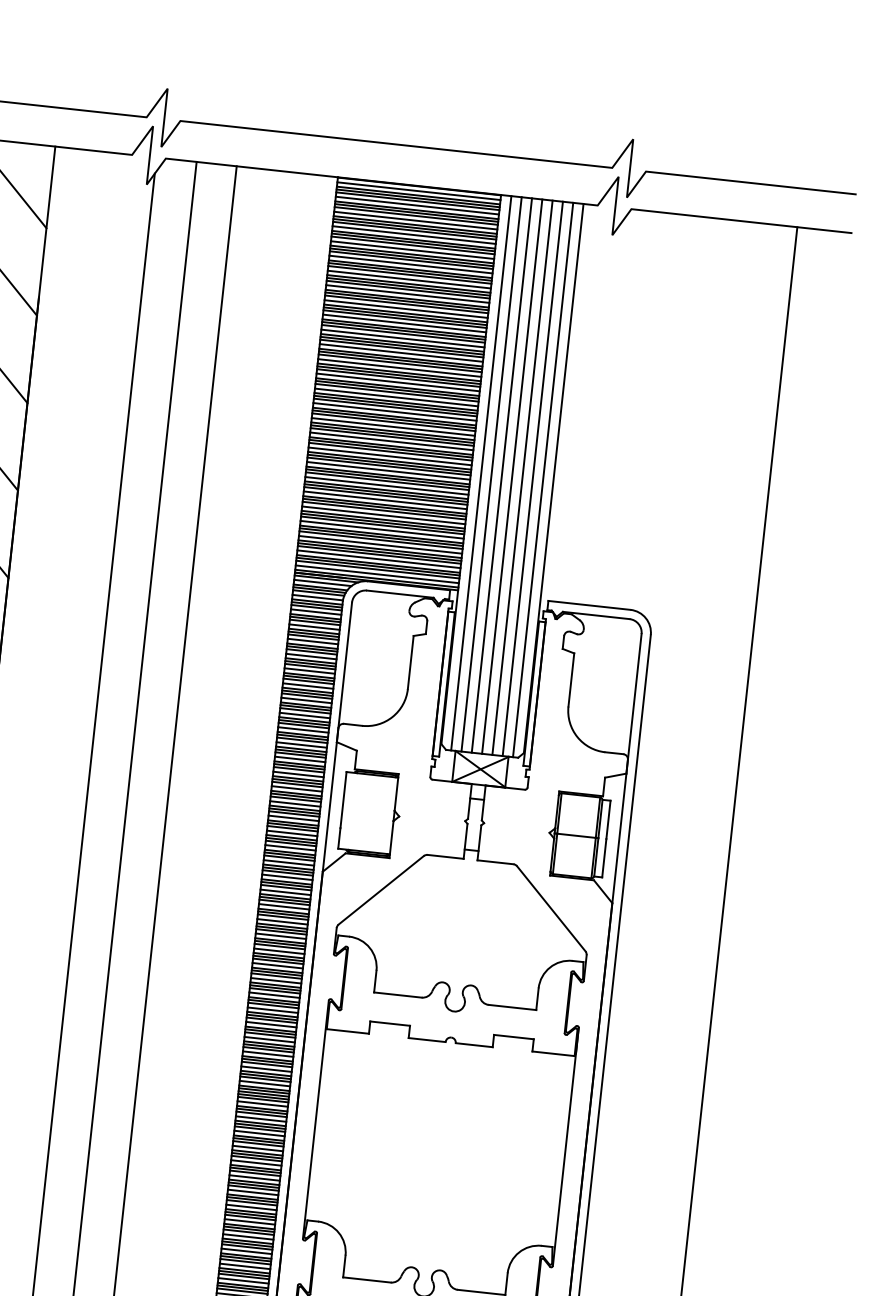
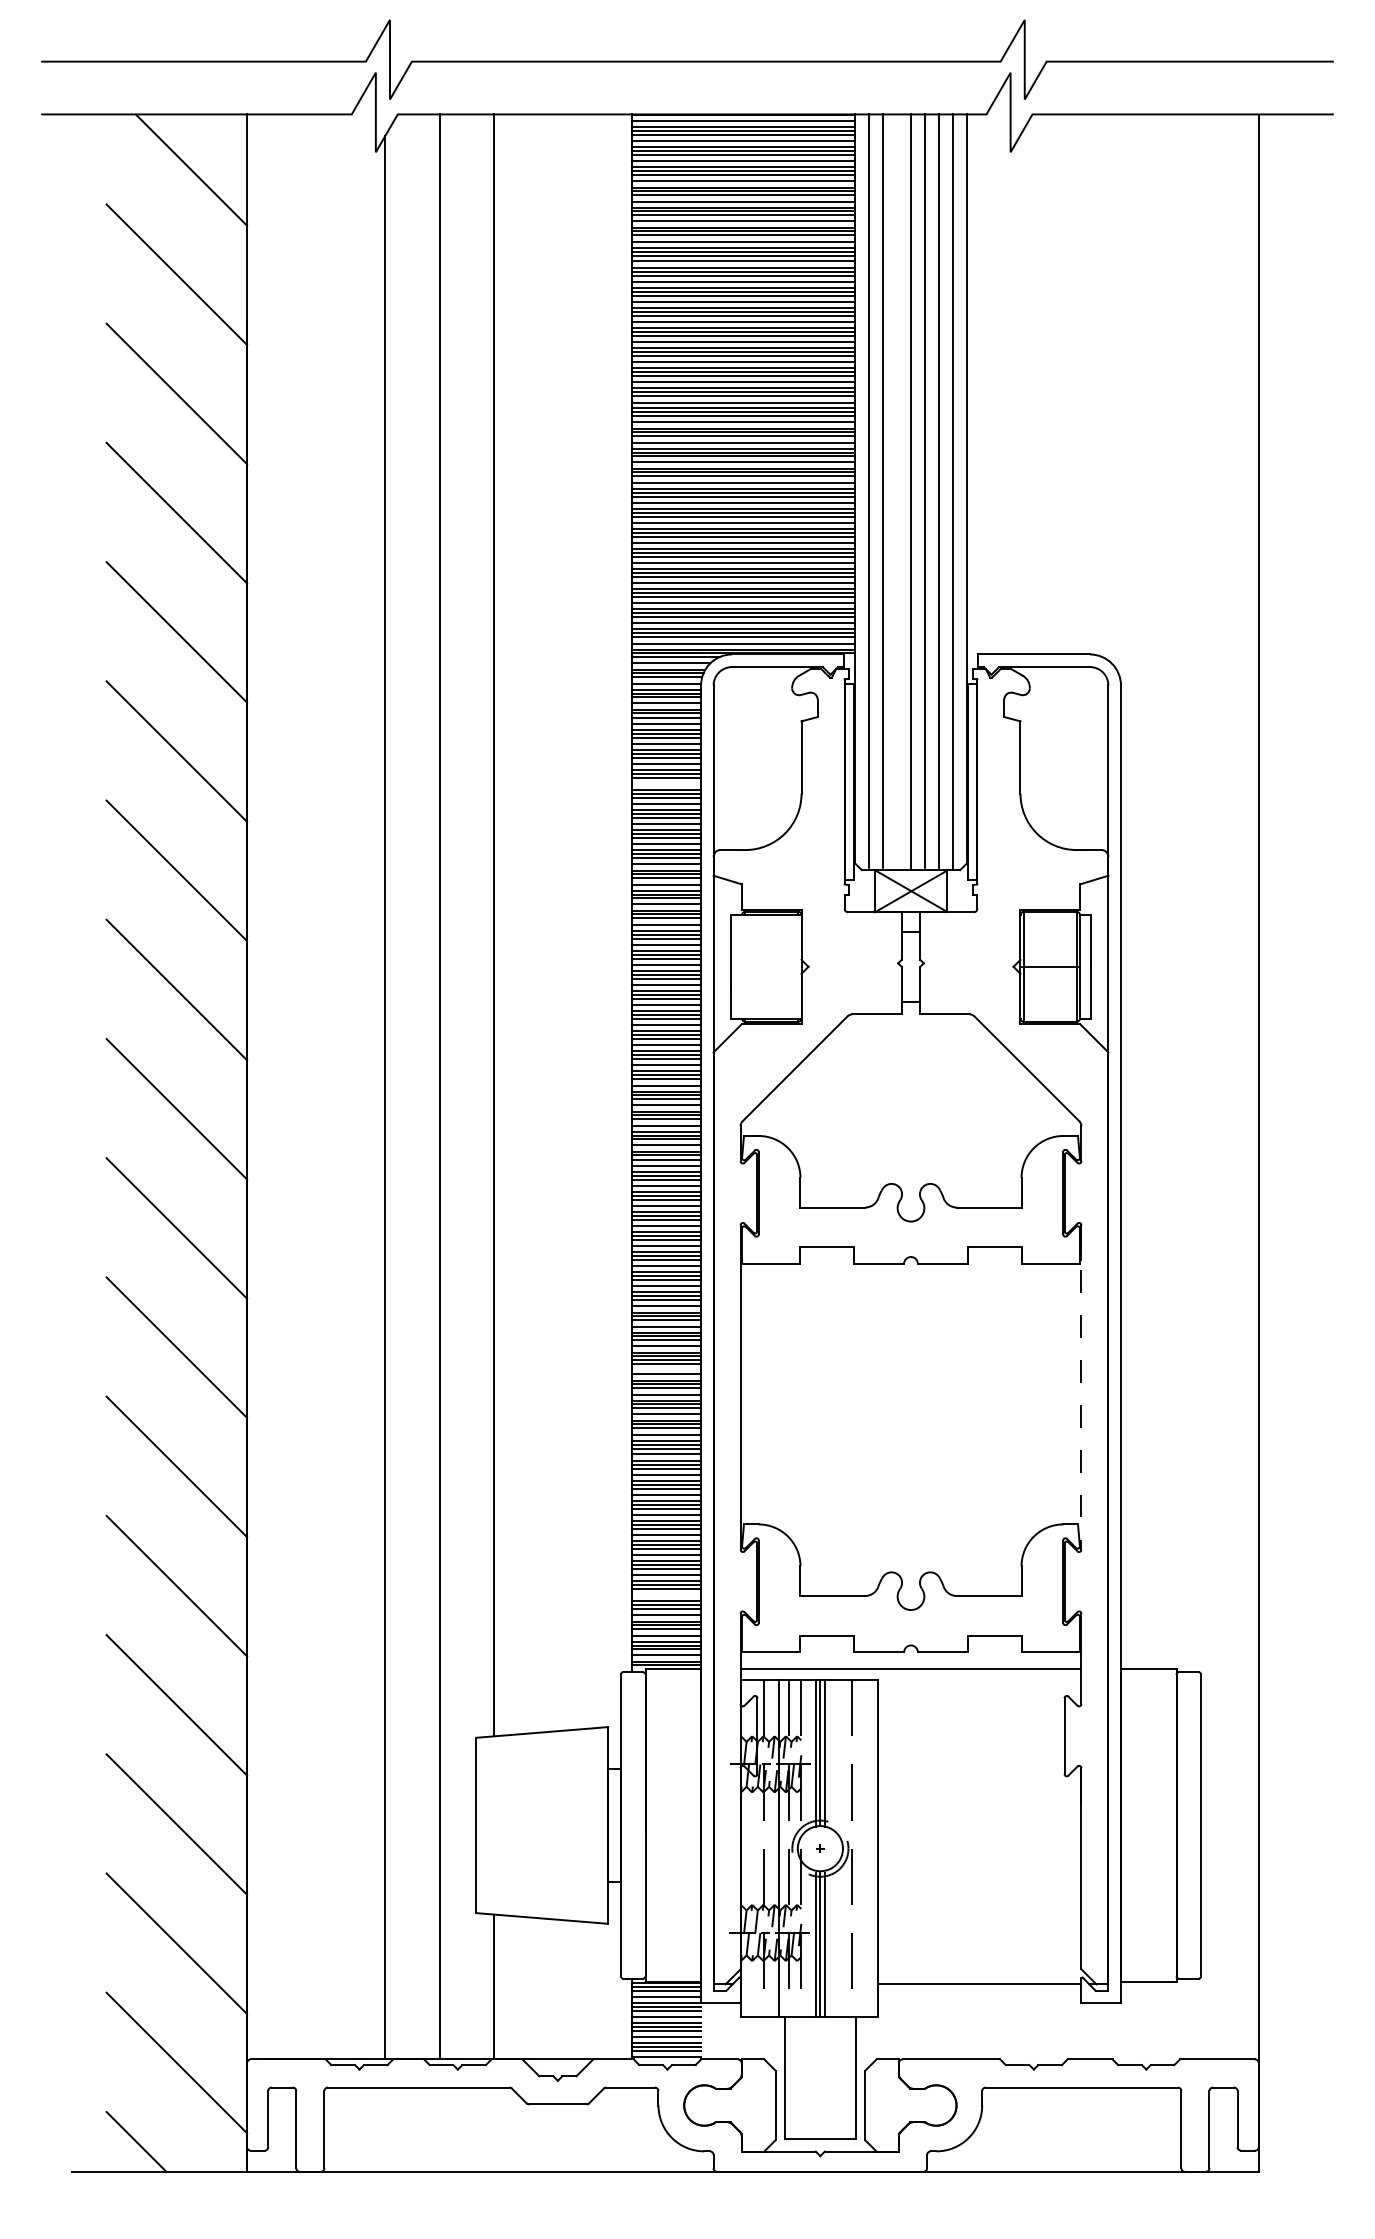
line: (501, 475) -> (896, 492), removed
line: (309, 670) -> (666, 783), removed
line: (263, 1099) -> (666, 1368), removed
line: (565, 1146) -> (1081, 1387), solid -> dashed
line: (244, 1266) -> (666, 1595), removed

